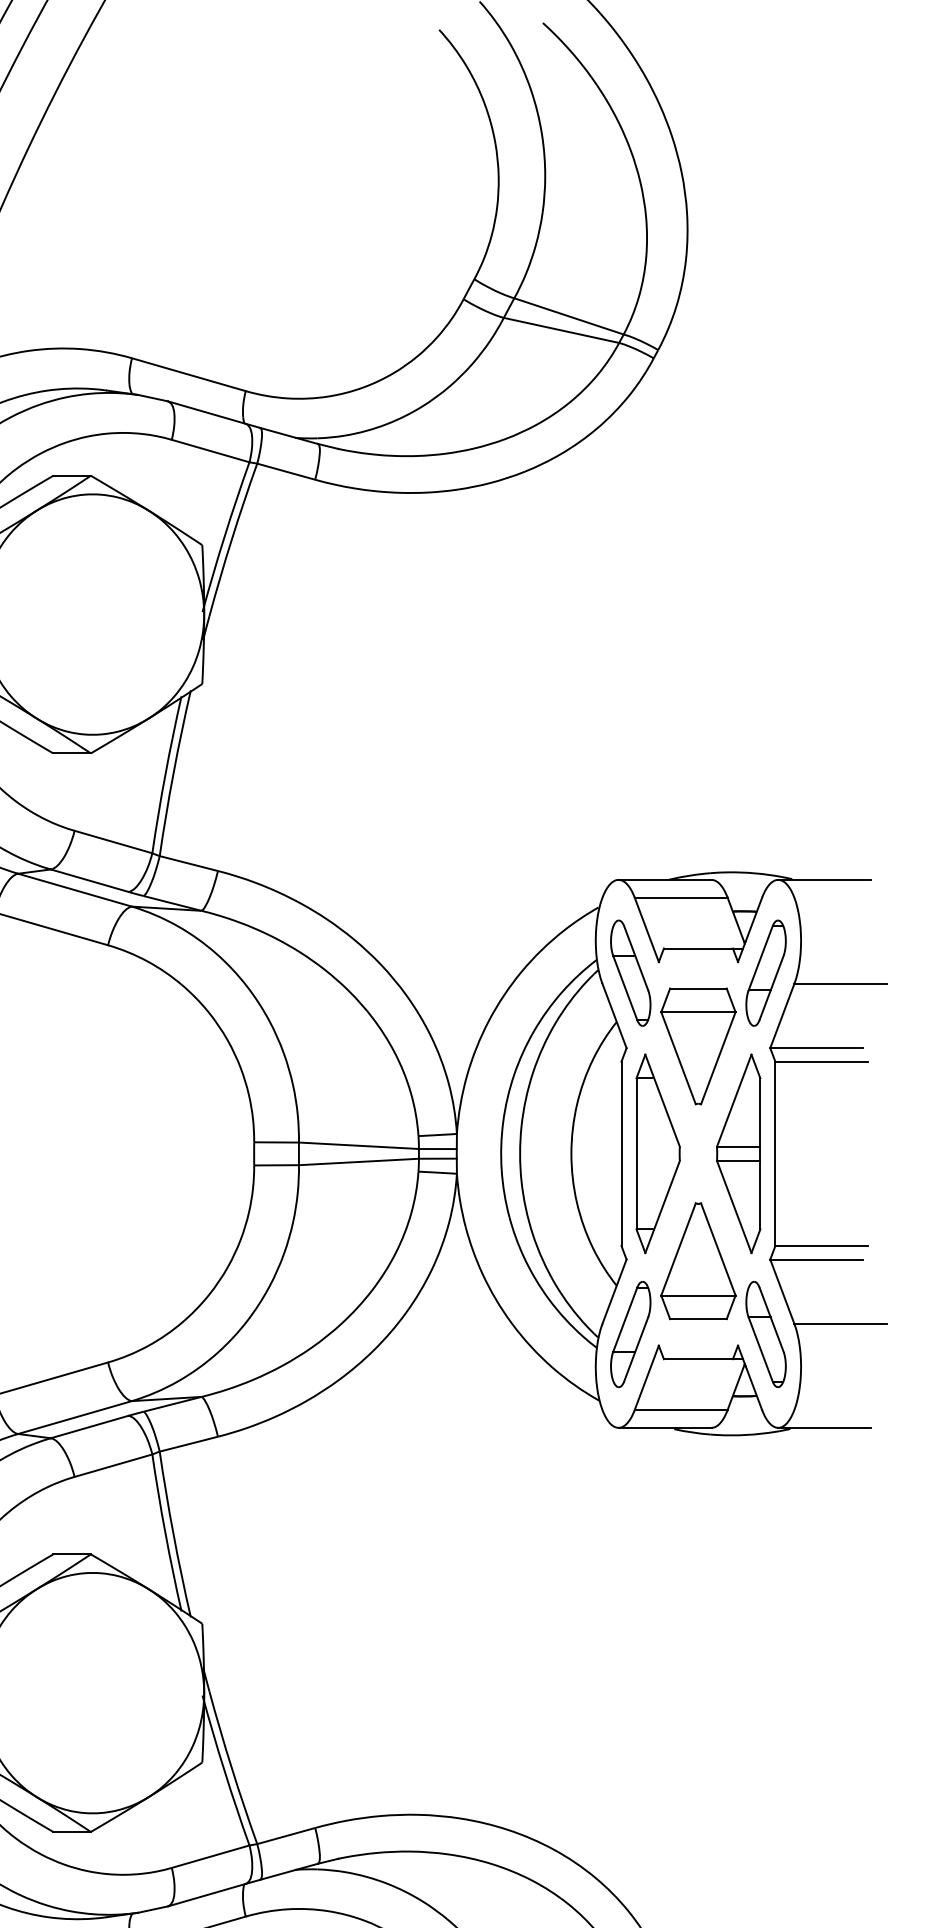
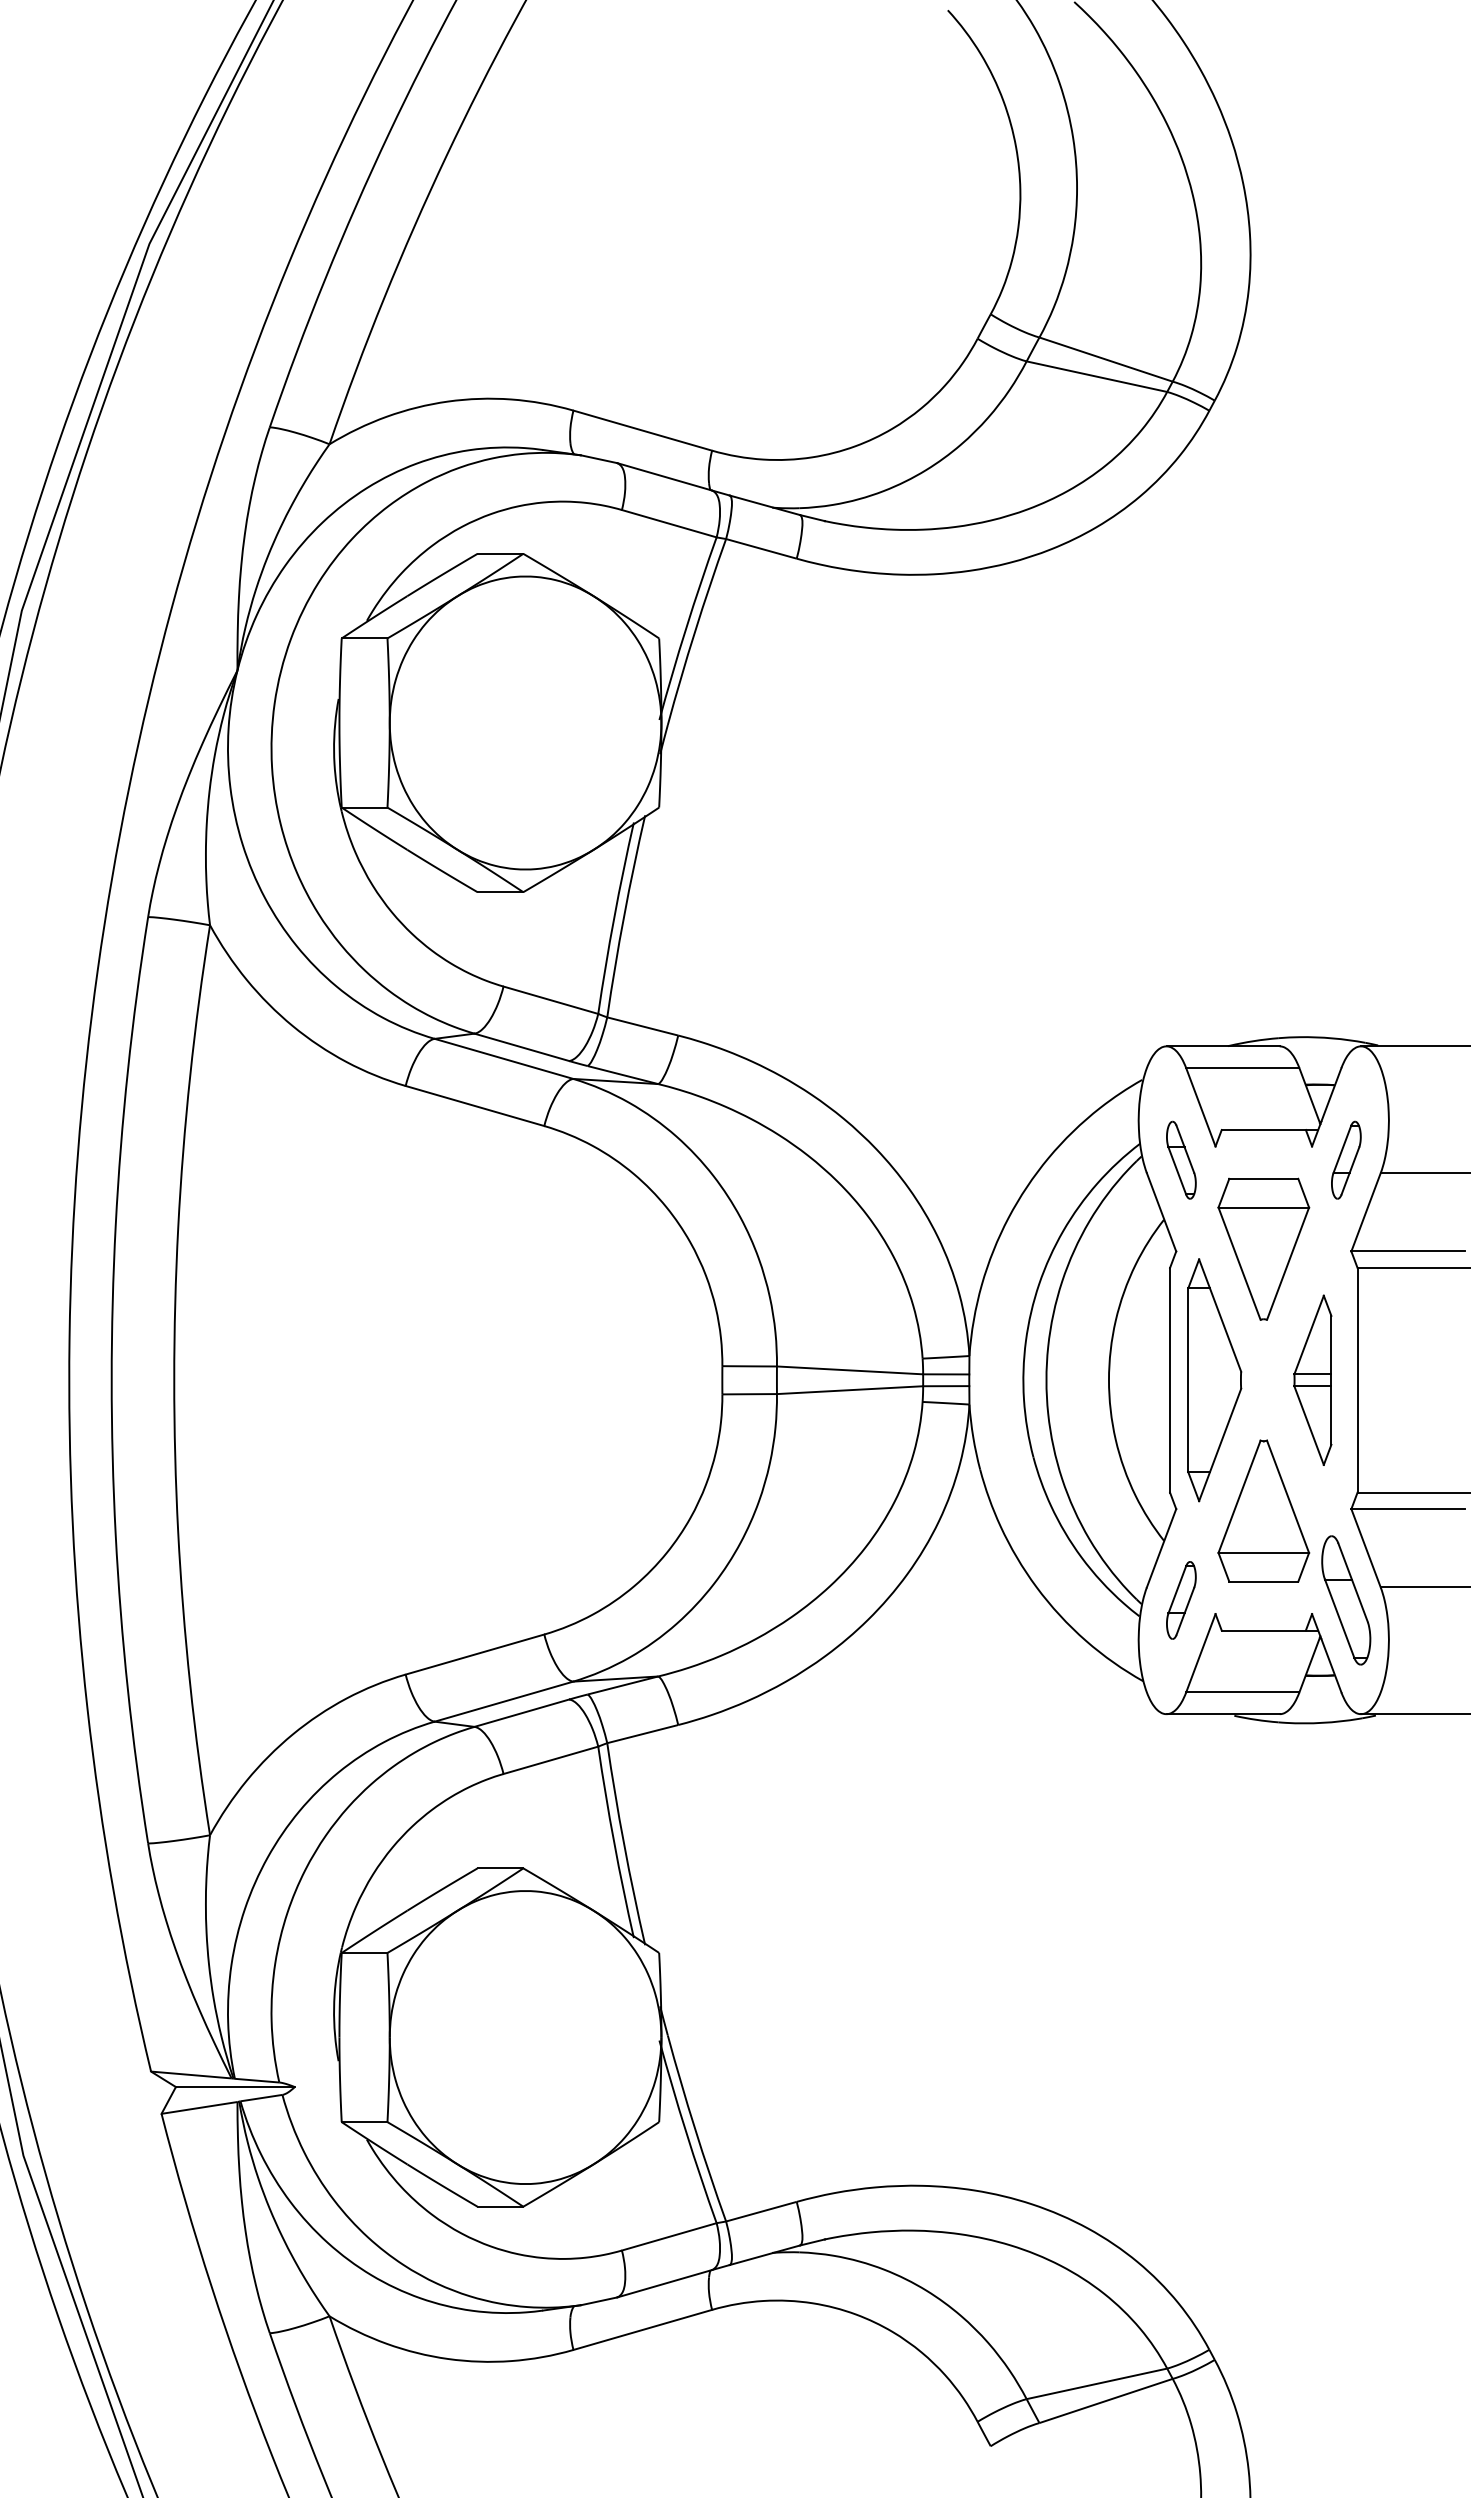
part: (630, 973) -> (1181, 1160), size x0.6
part: (766, 973) -> (1346, 1160), size x0.6
part: (738, 1154) -> (1312, 1380), size x0.7
part: (630, 1334) -> (1181, 1600), size x0.6

